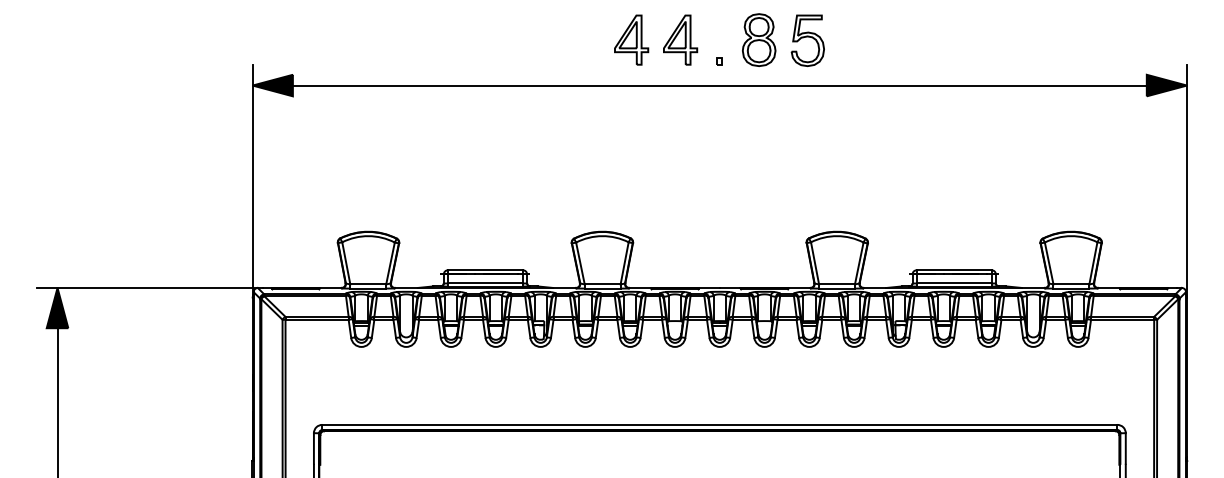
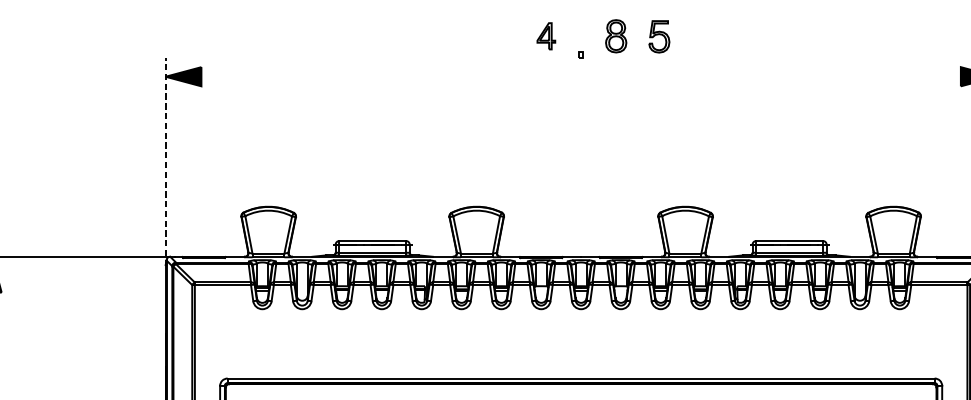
part: (631, 39) -> (502, 35), removed
part: (680, 39) -> (546, 35), size x0.6
part: (759, 39) -> (616, 35), size x0.7
part: (807, 40) -> (659, 36), size x0.7
line: (719, 85) -> (580, 76), removed
line: (252, 181) -> (165, 162), solid -> dashed

